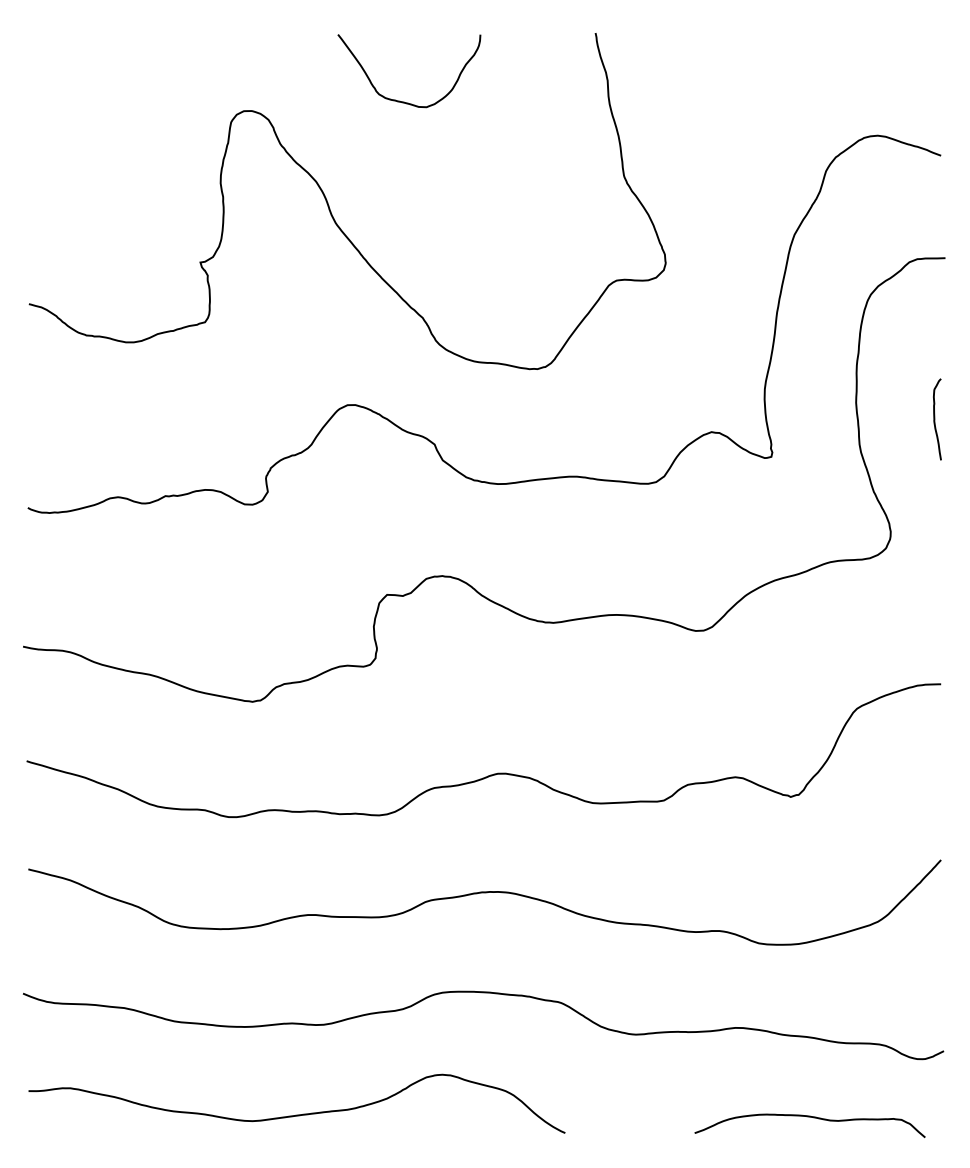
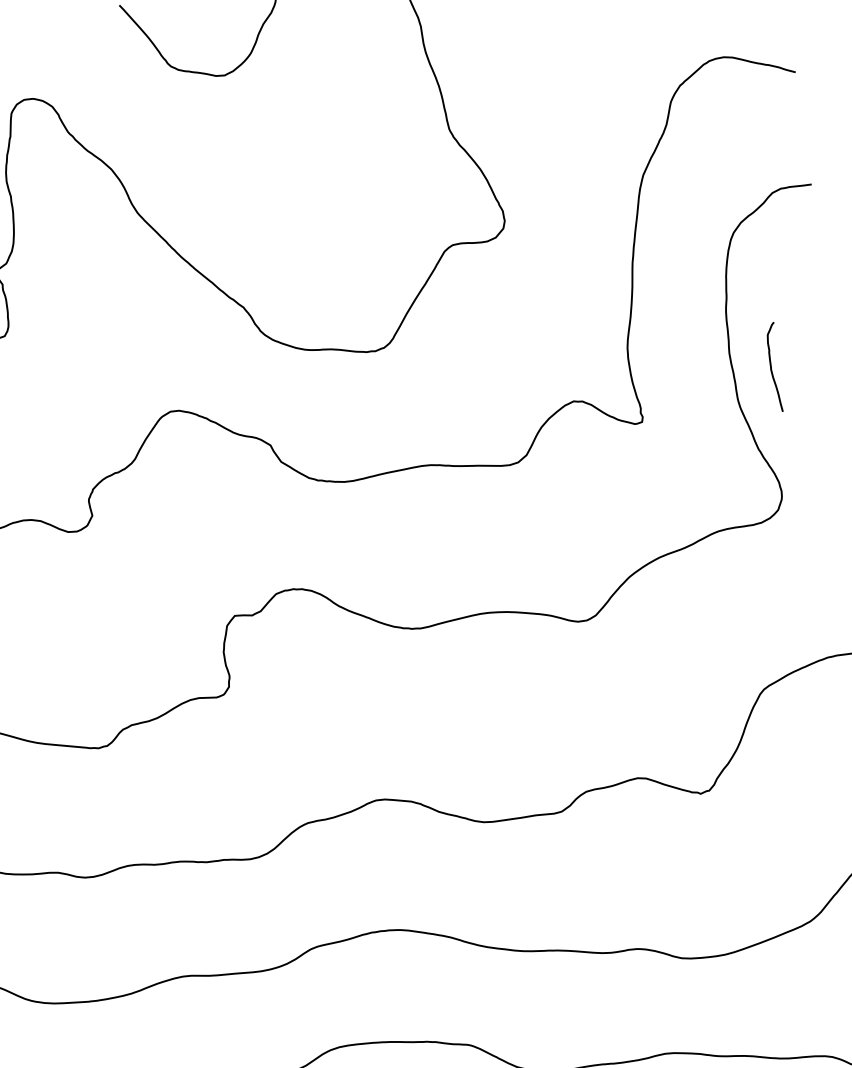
curve: (935, 419) -> (772, 367), moved

